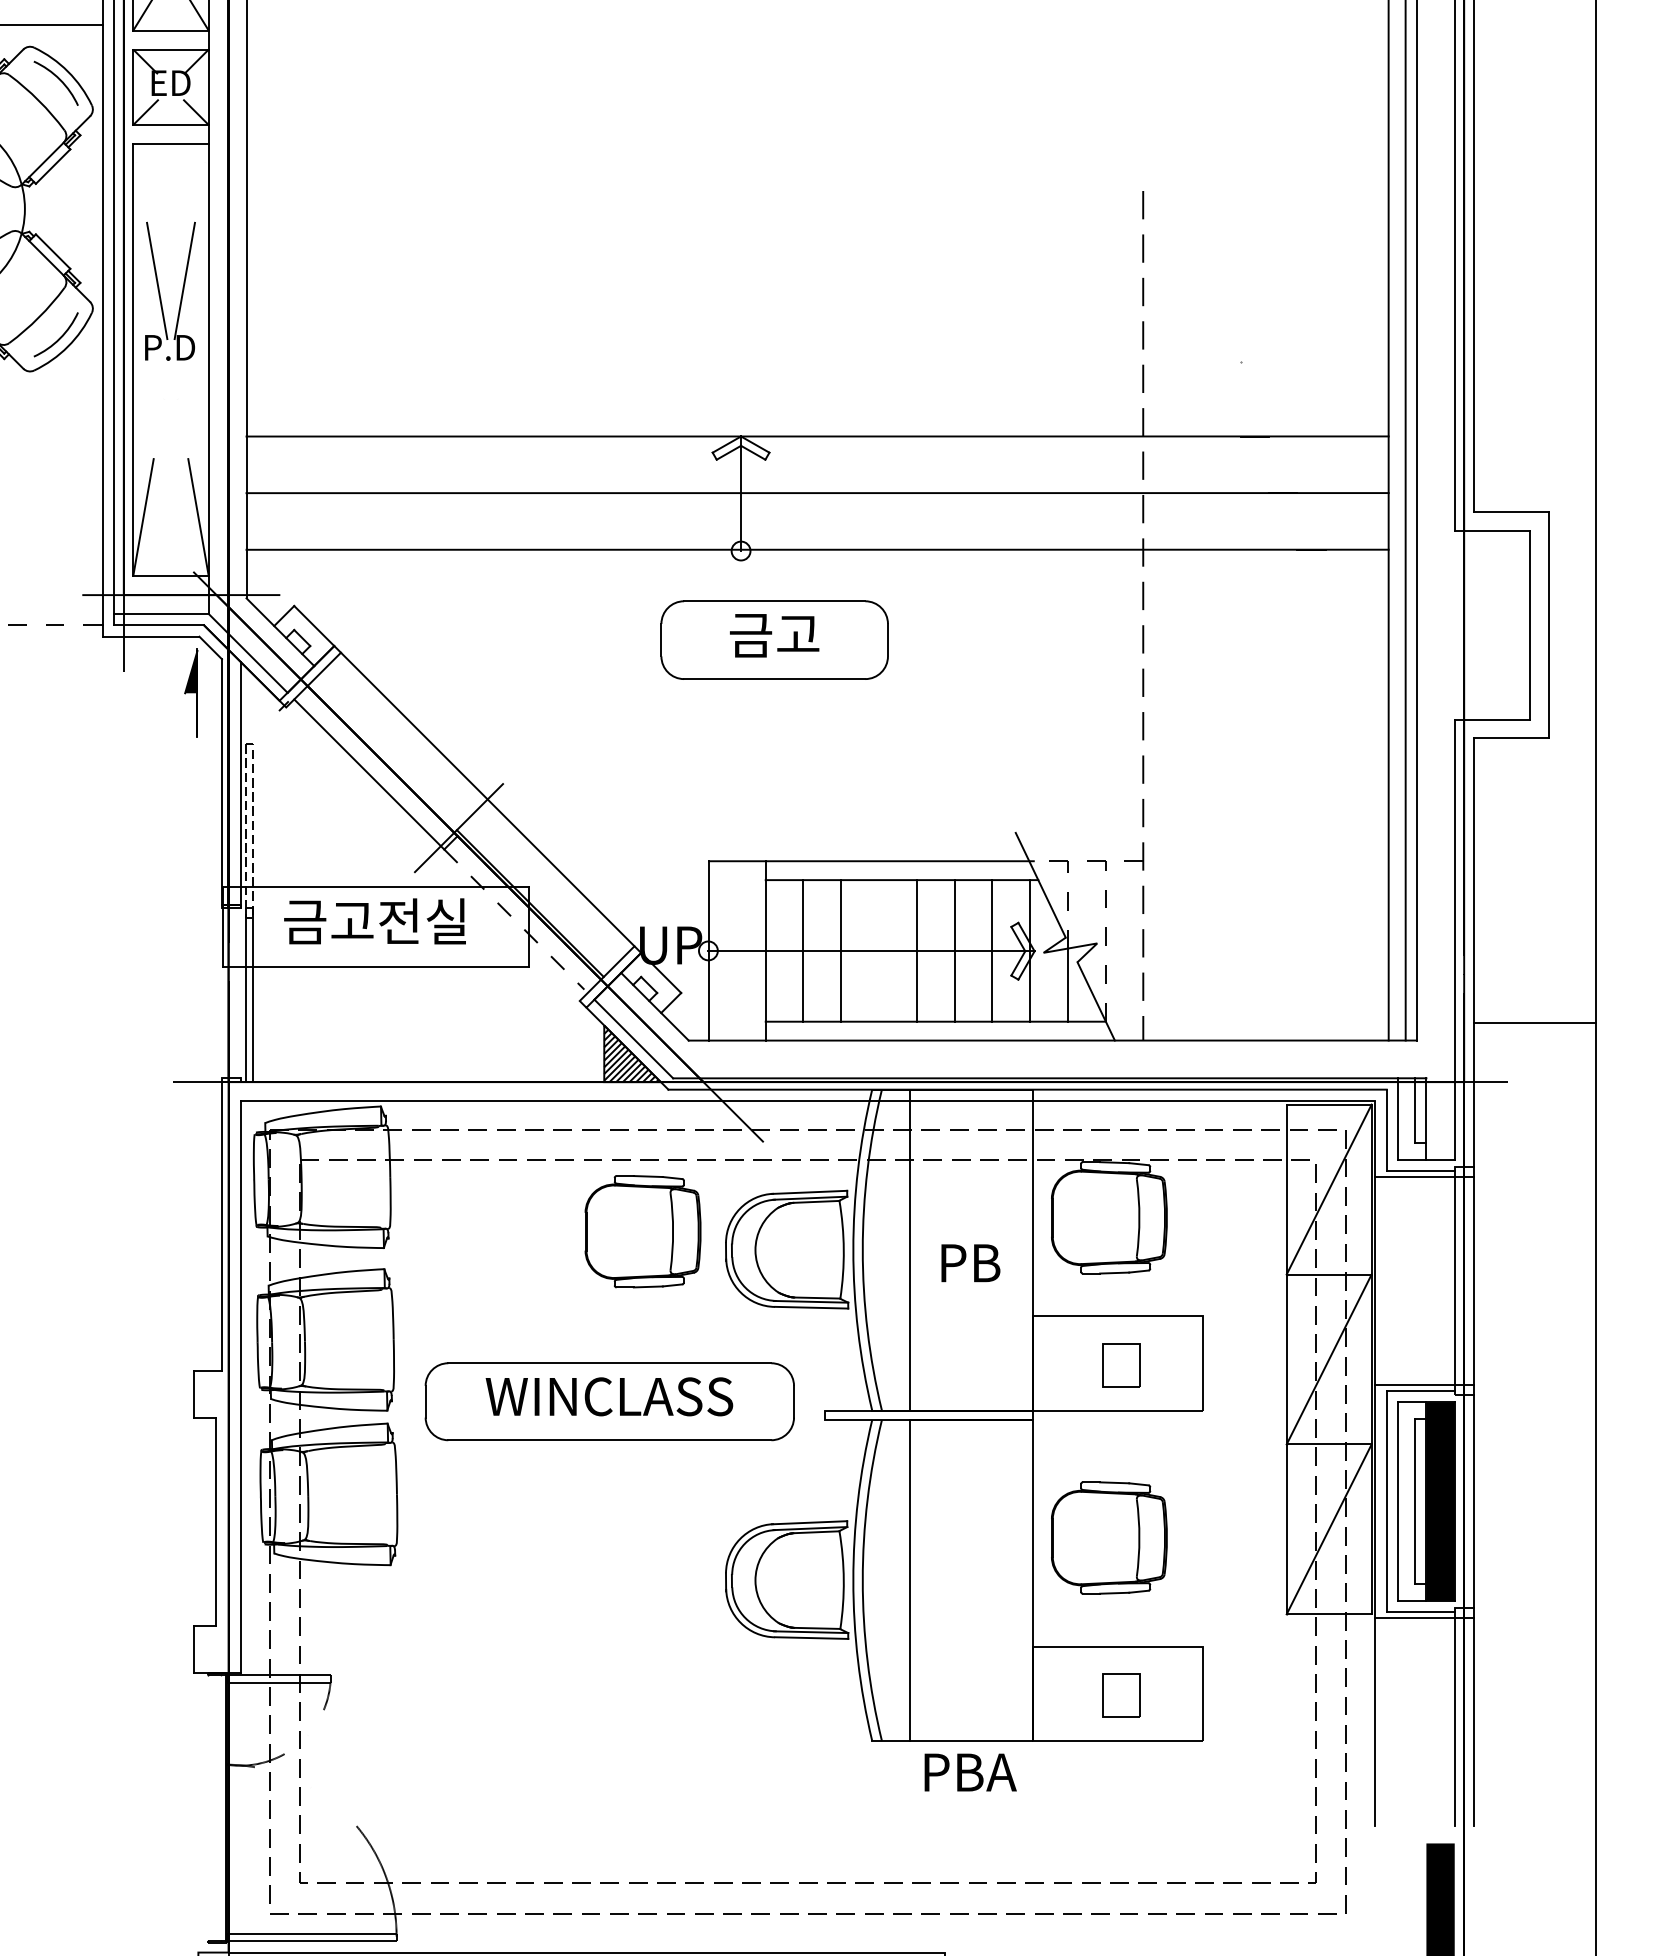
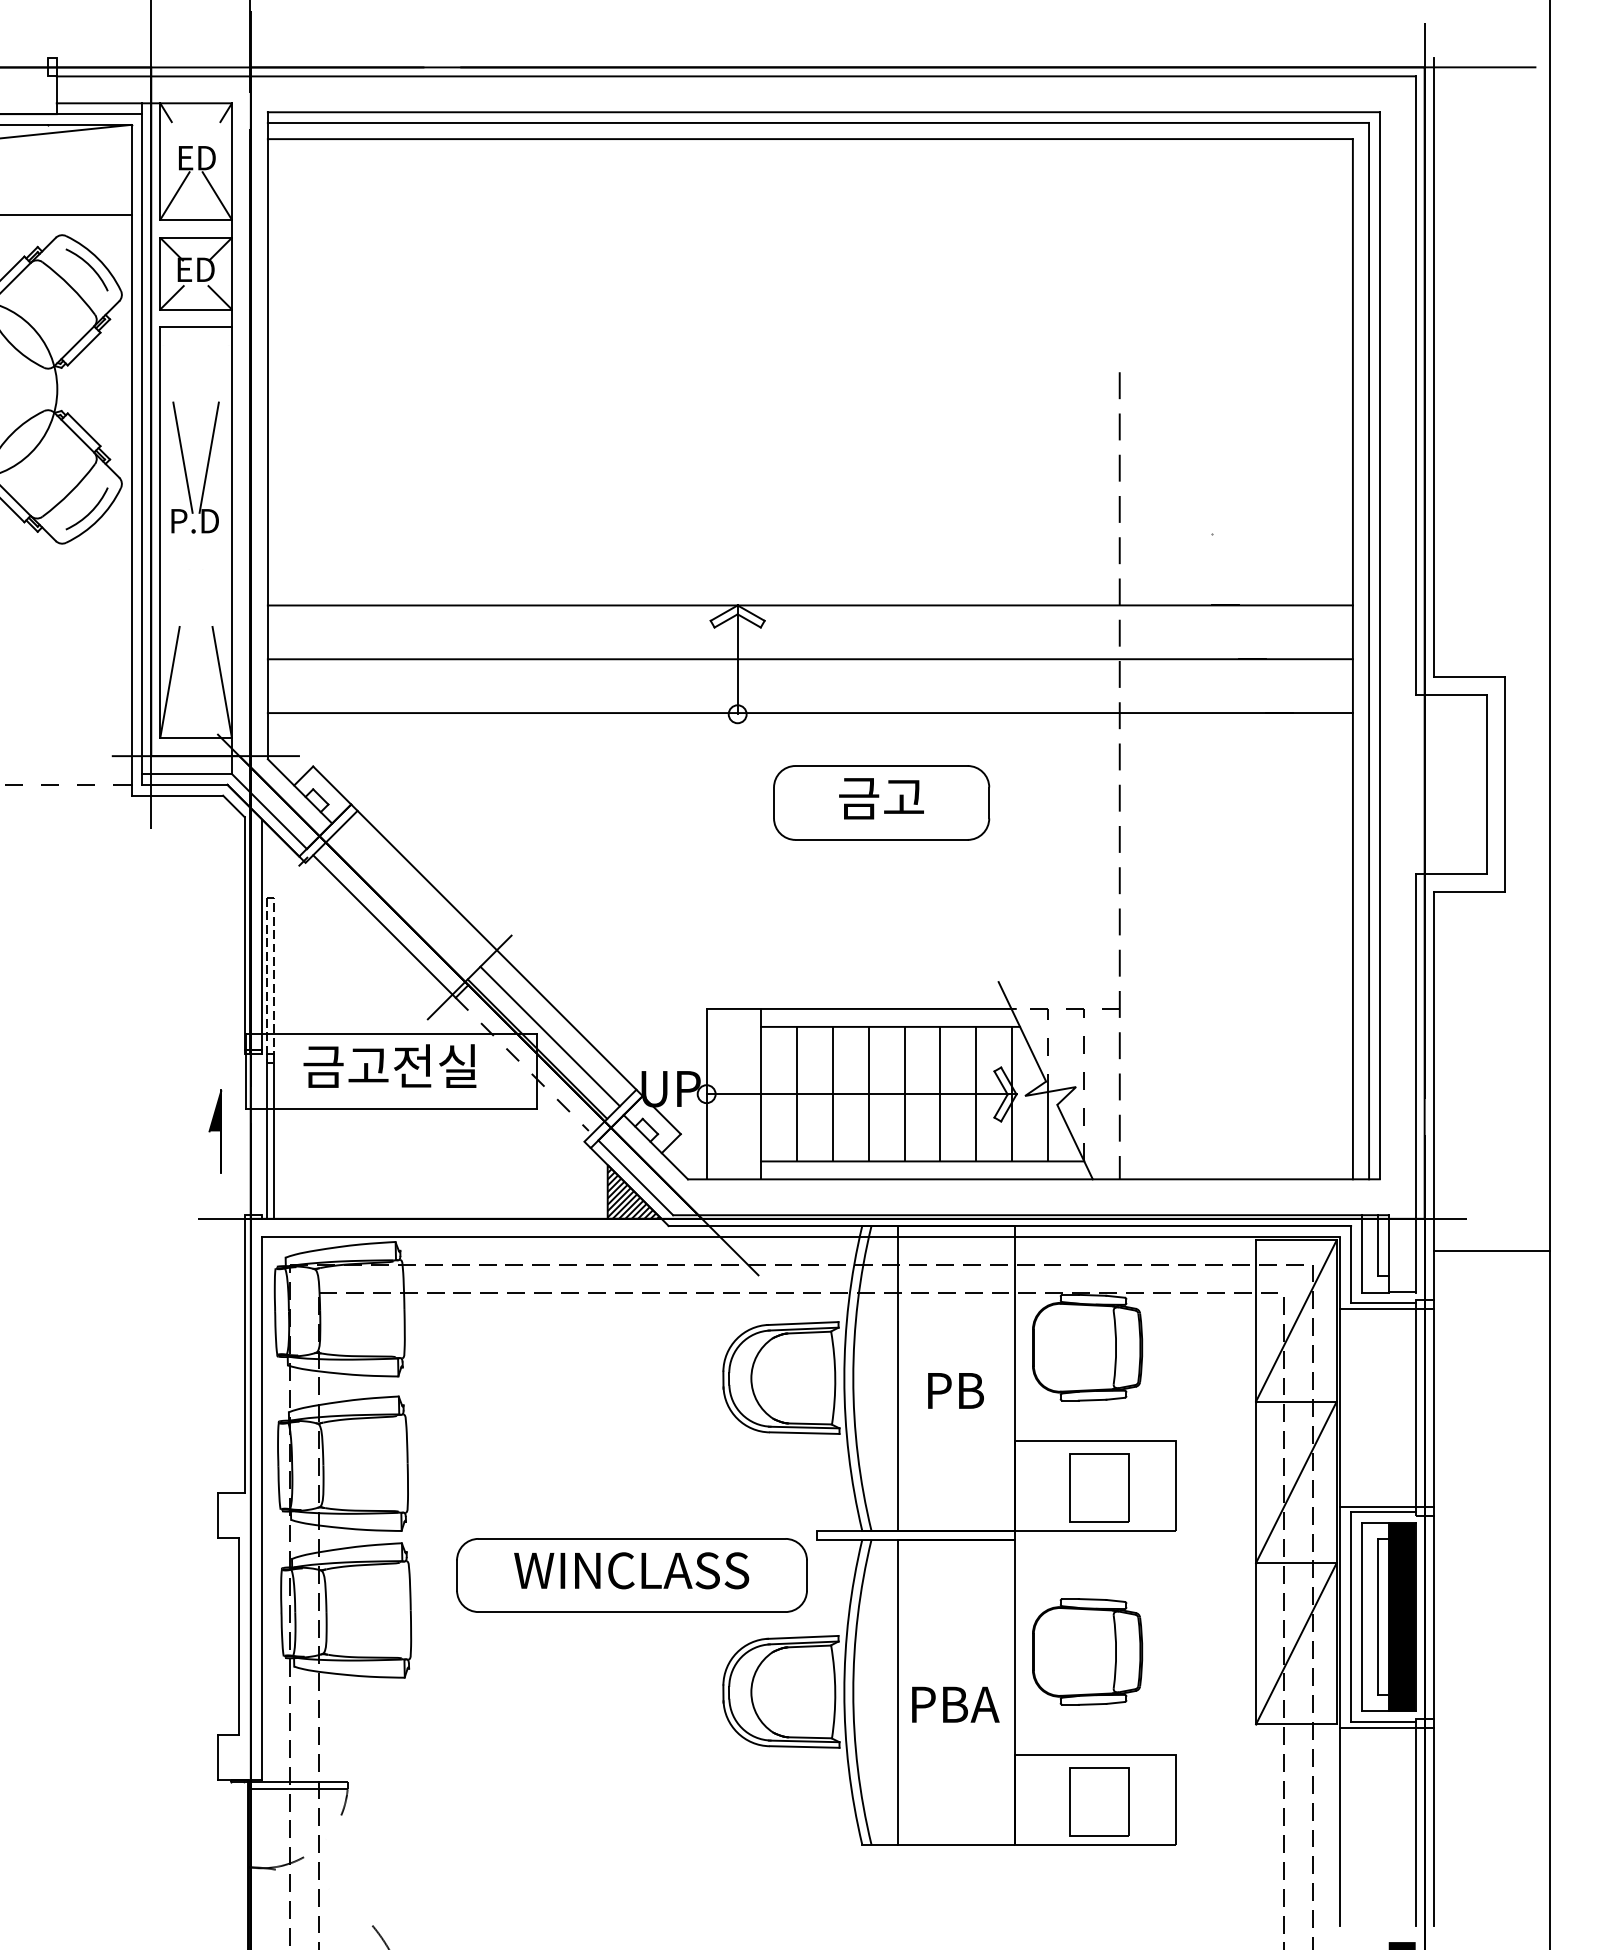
part: (774, 639) -> (881, 802), moved
part: (191, 693) -> (215, 1131), moved
line: (542, 890) -> (549, 1036), added
line: (878, 950) -> (868, 1093), added
line: (1534, 1023) -> (1491, 1251), moved
part: (642, 1231) -> (644, 1360), removed
part: (1121, 1364) -> (1099, 1487), size x1.67
part: (609, 1401) -> (631, 1575), moved
part: (1121, 1695) -> (1099, 1801), size x1.67
text: (970, 1772) -> (955, 1704), moved

